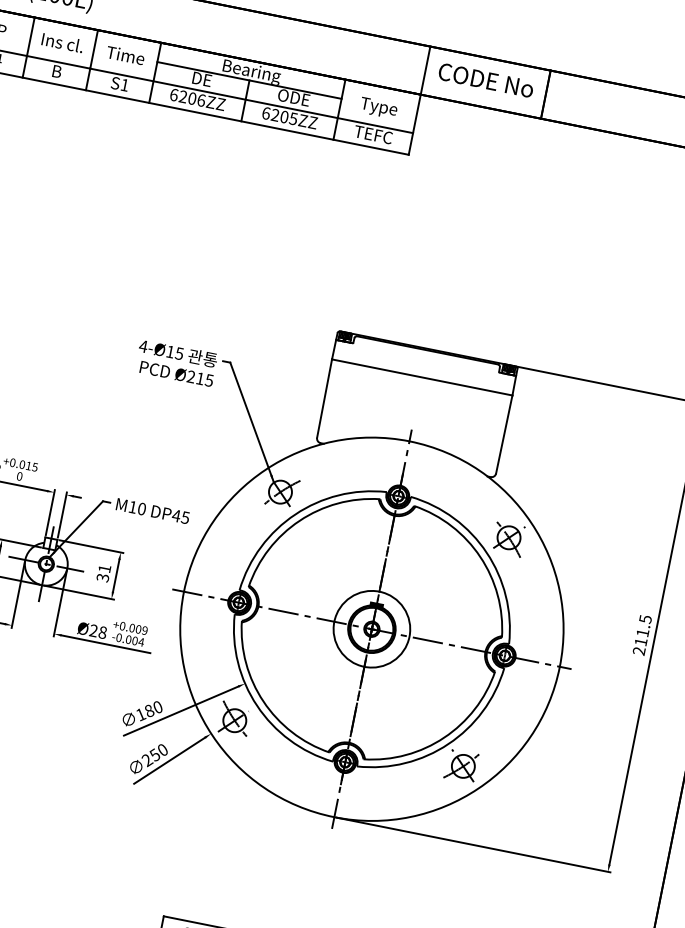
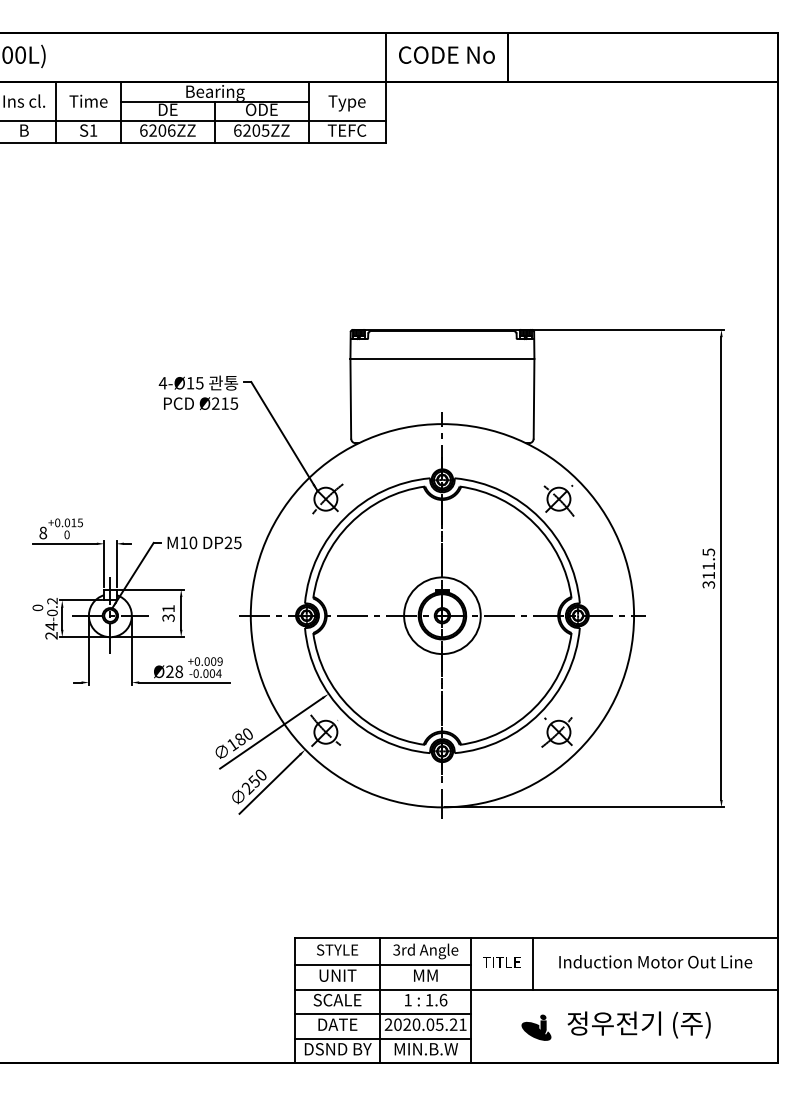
text: (176, 515) -> (228, 542), DP45 -> DP25
text: (639, 650) -> (709, 584), 211.5 -> 311.5

